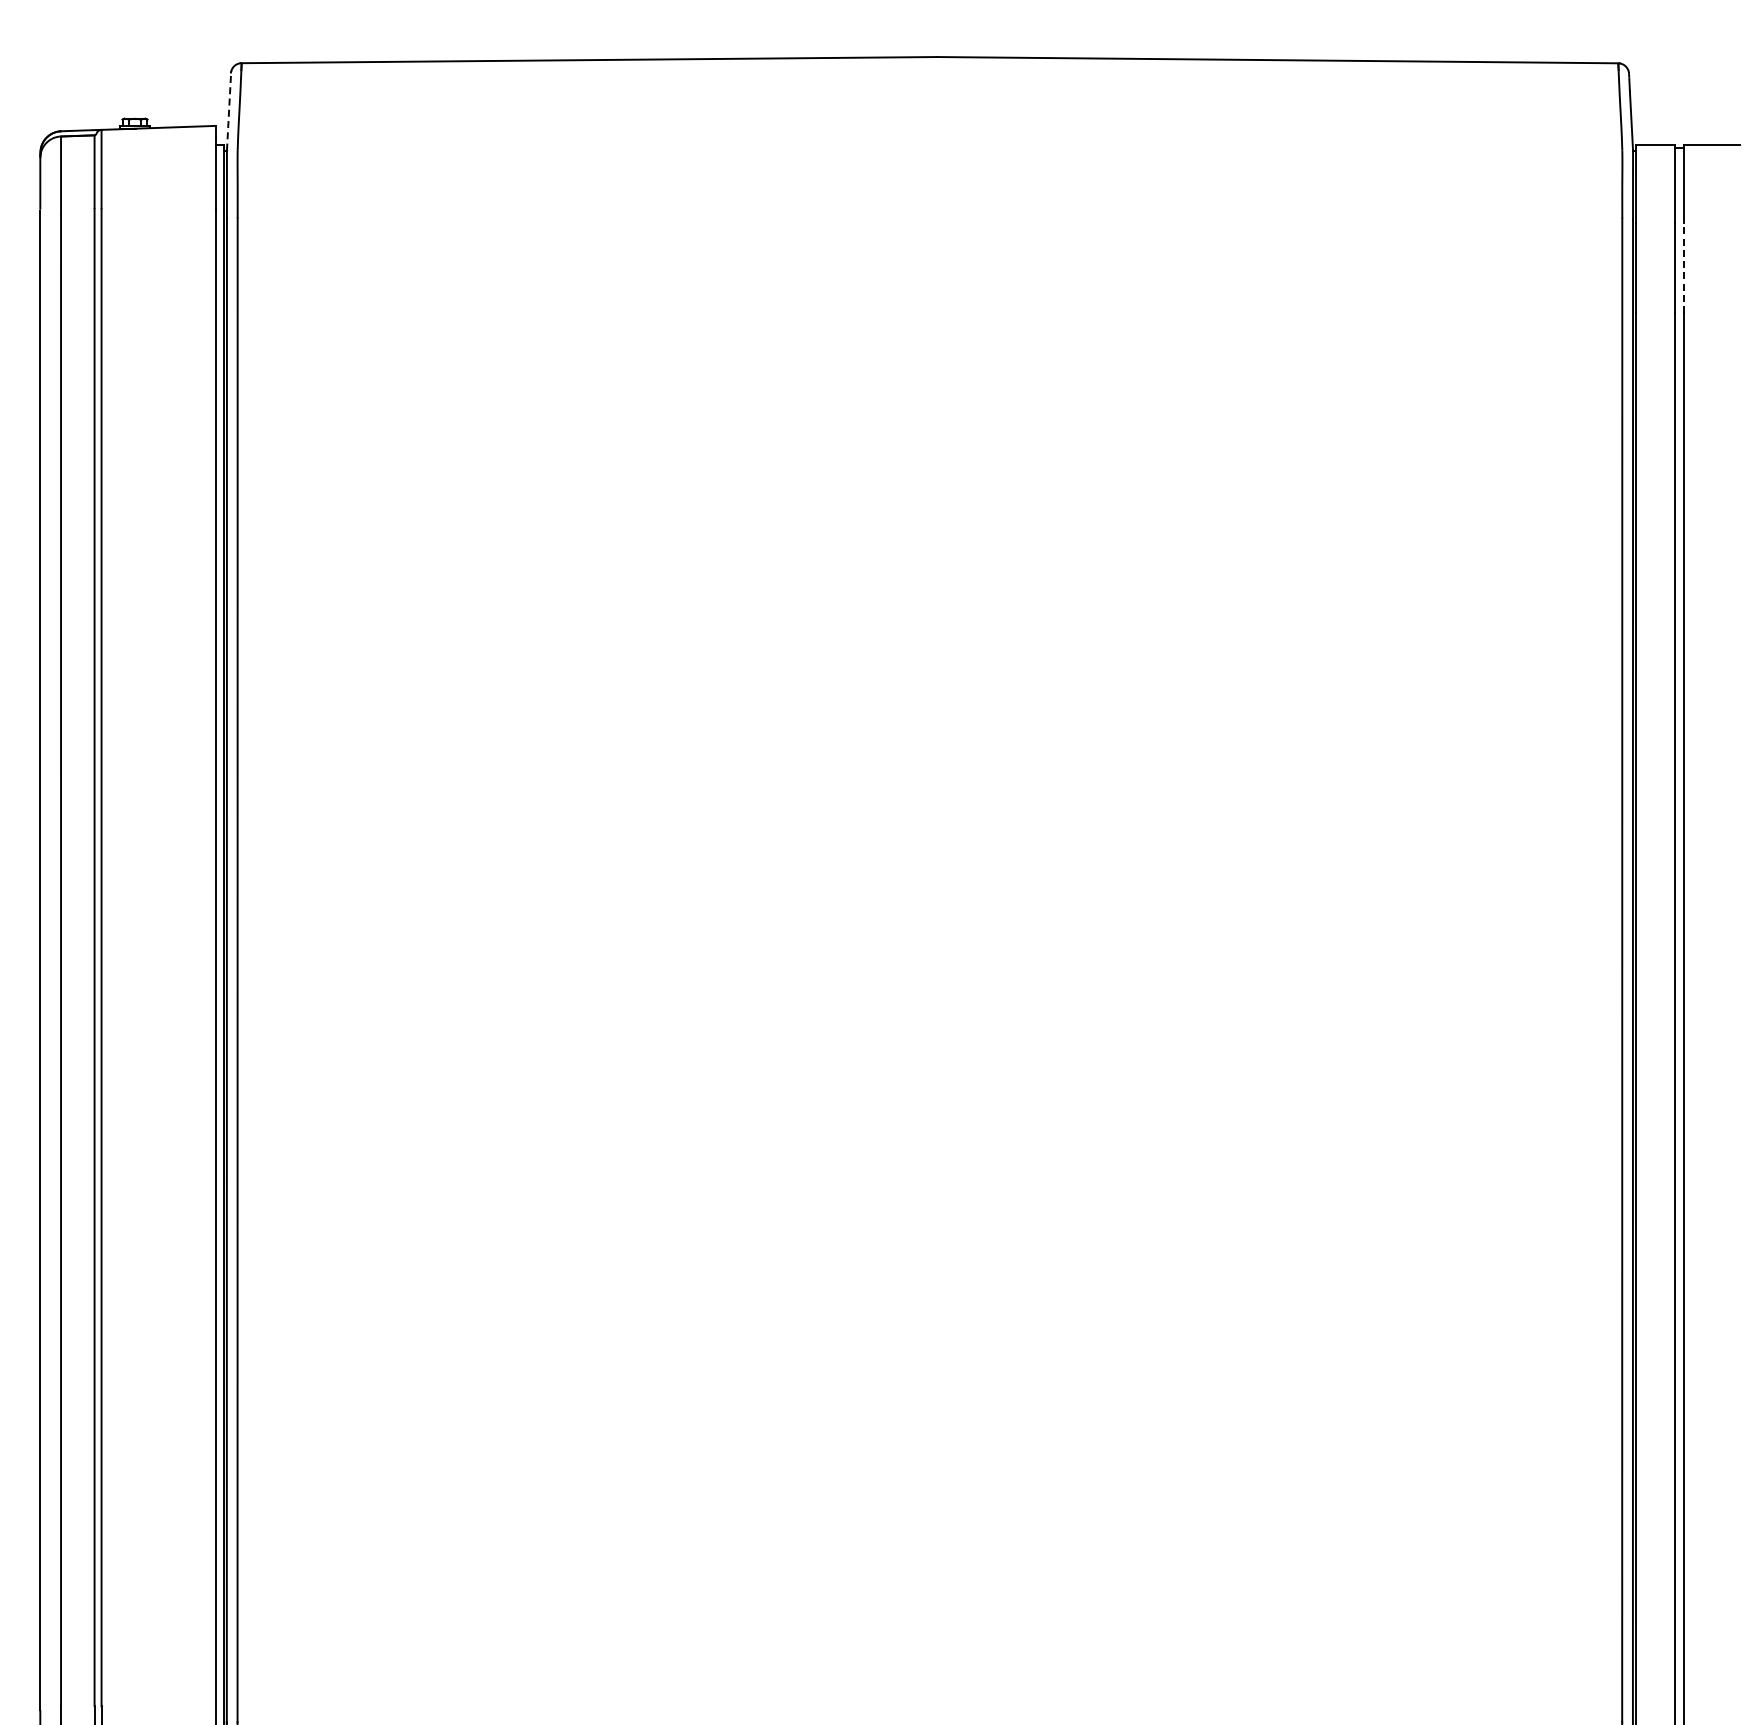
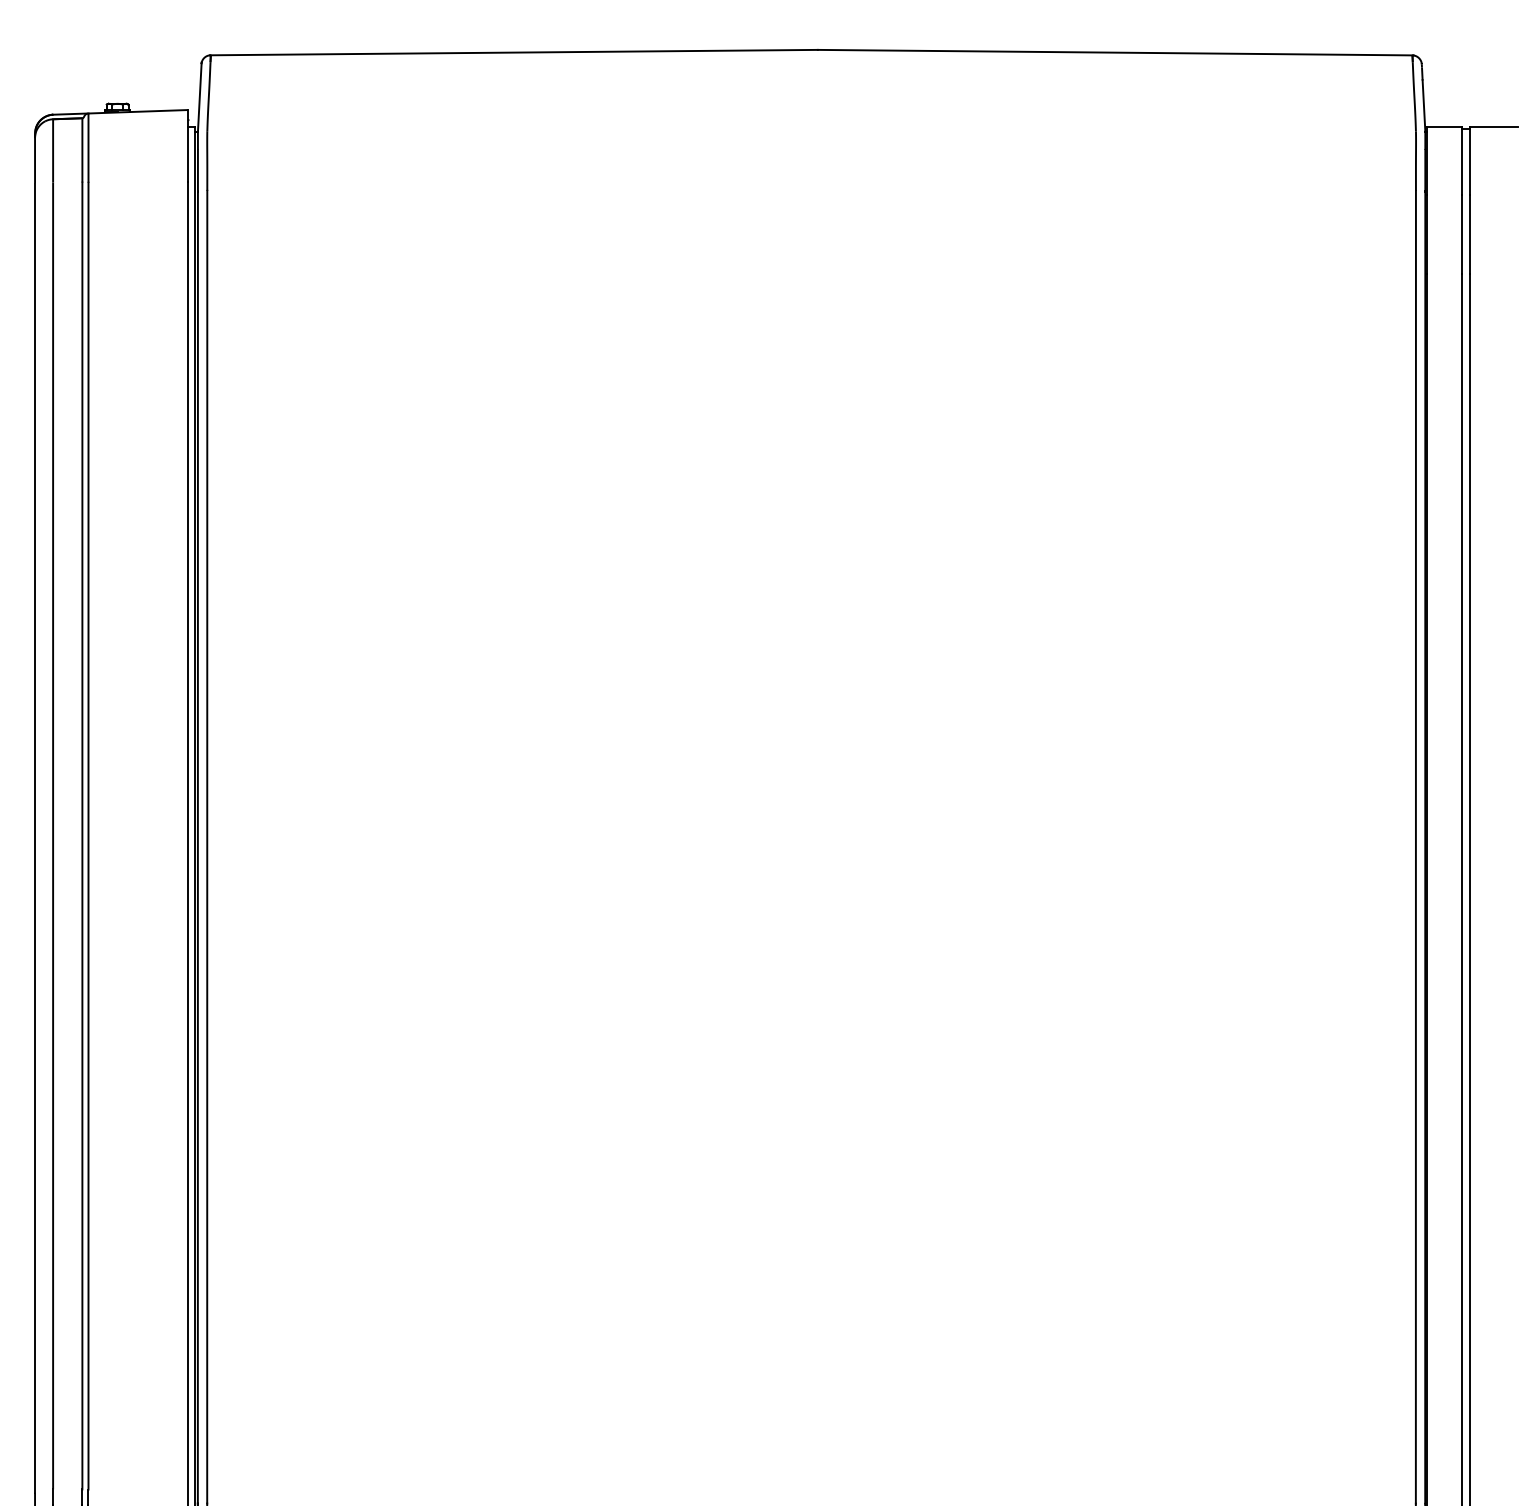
line: (229, 110) -> (200, 96), dashed -> solid
line: (1683, 267) -> (1469, 233), dashed -> solid

